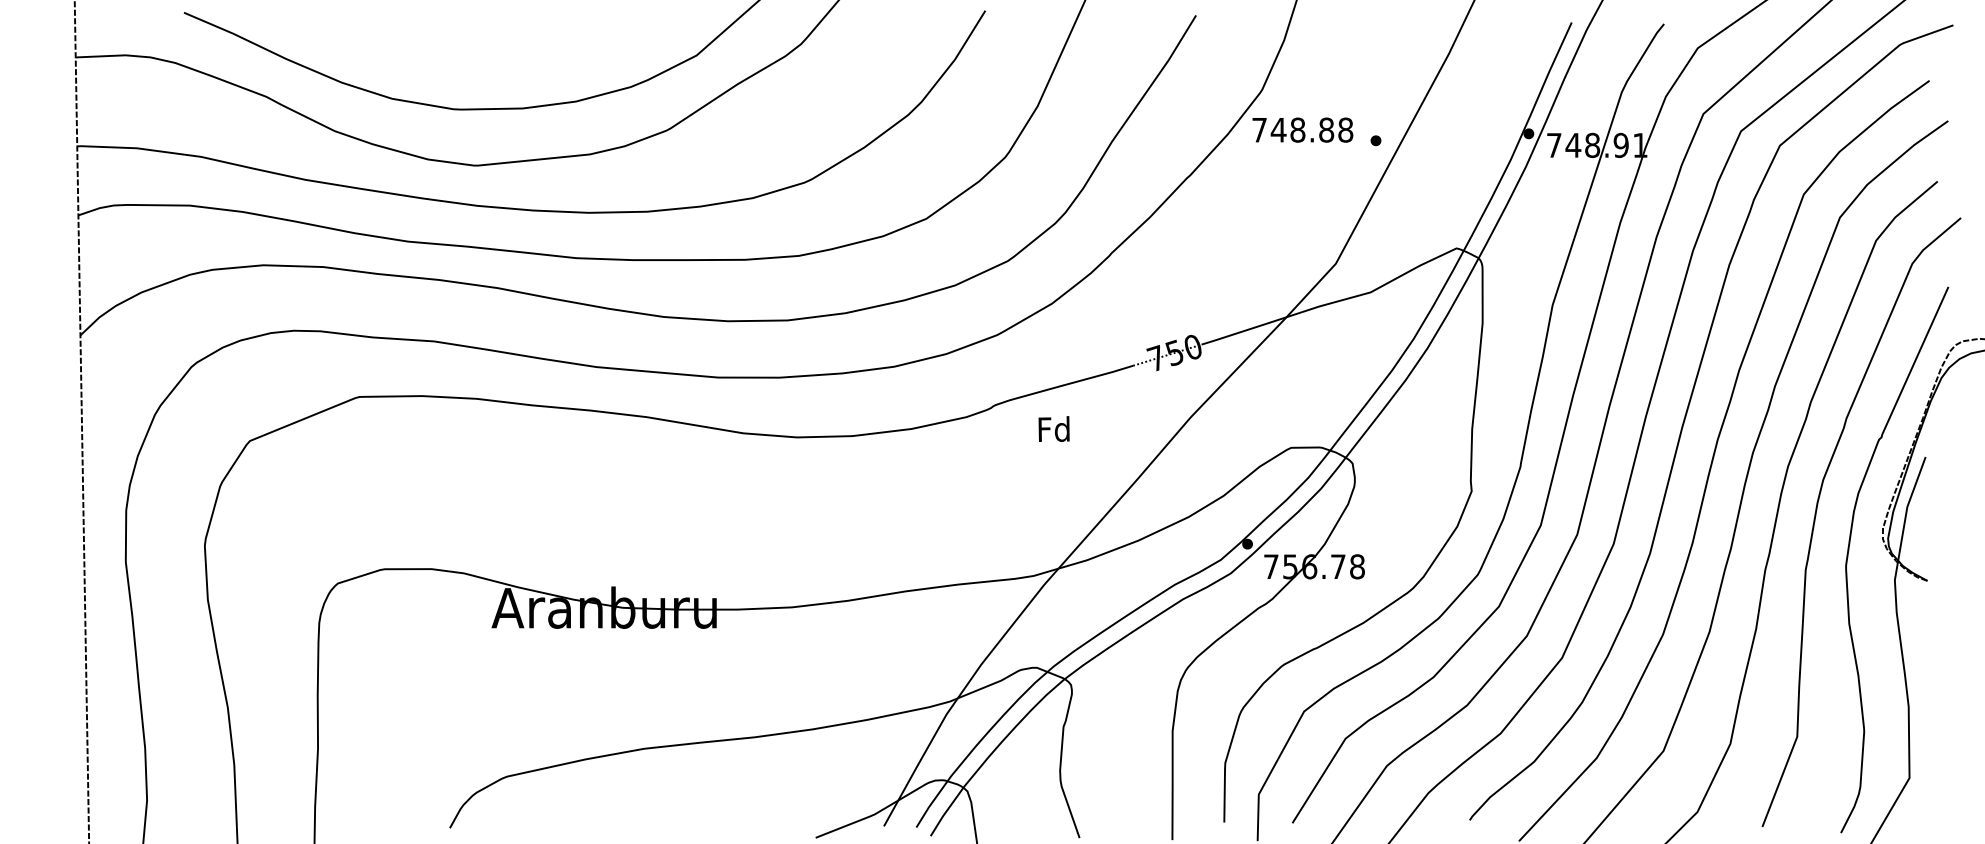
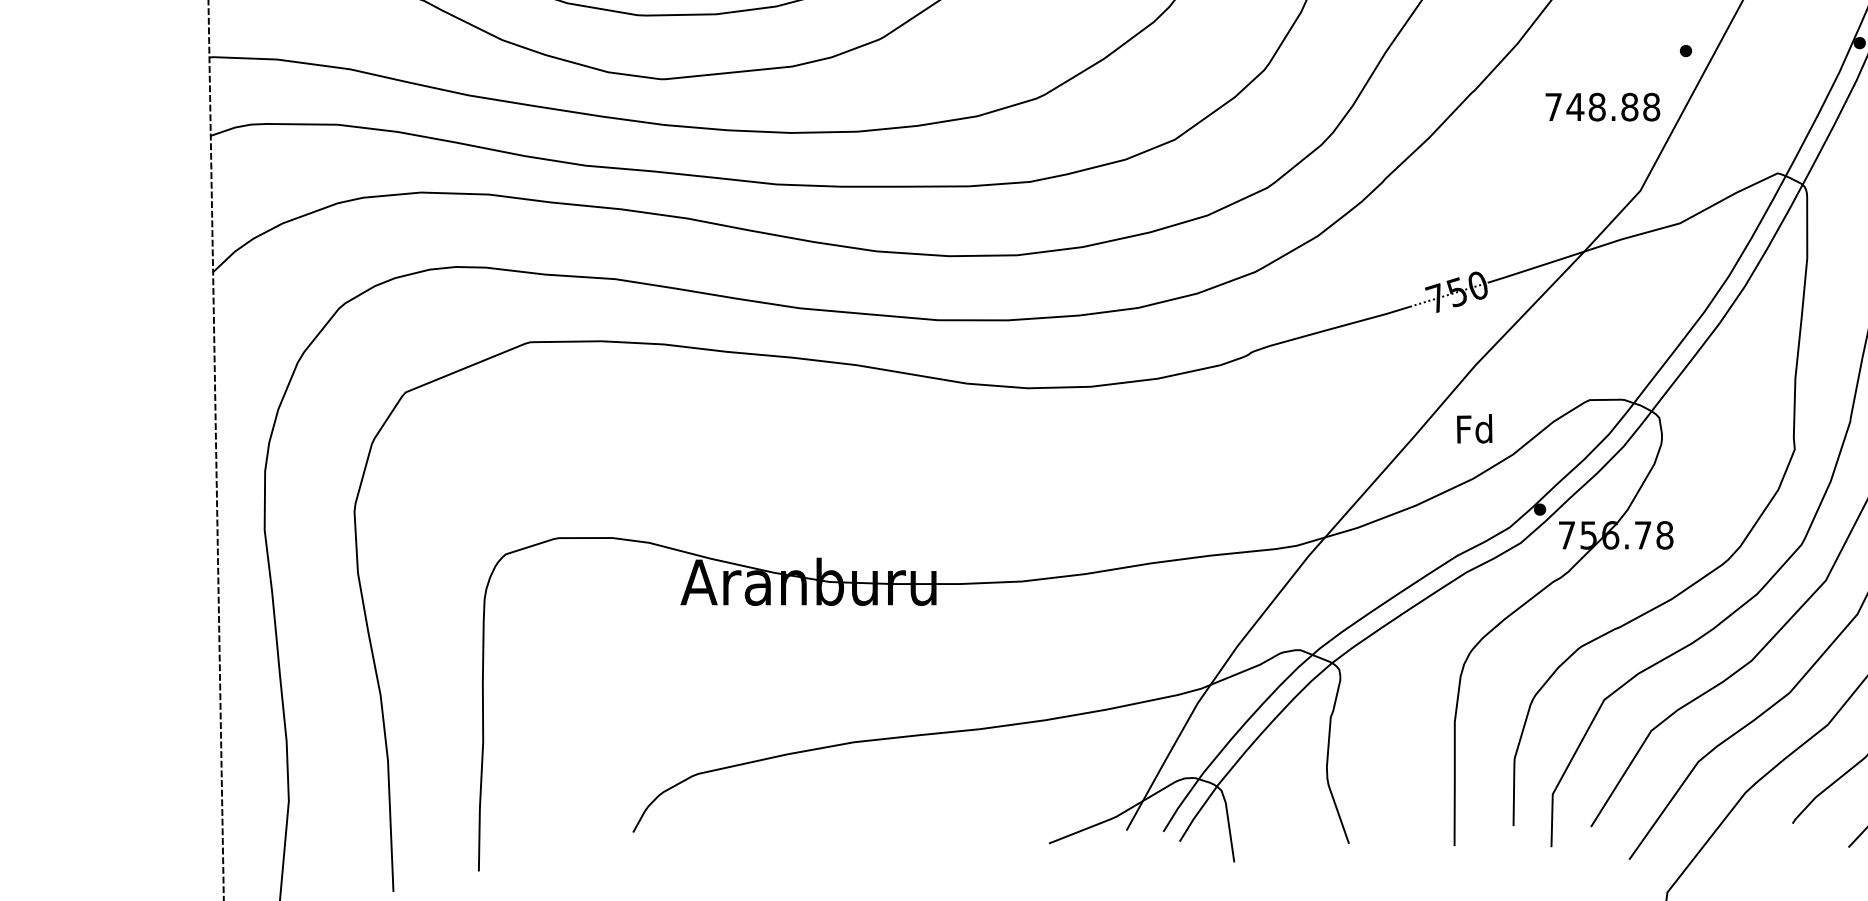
text: (1302, 129) -> (1602, 106), moved
text: (1053, 428) -> (1473, 428), moved

